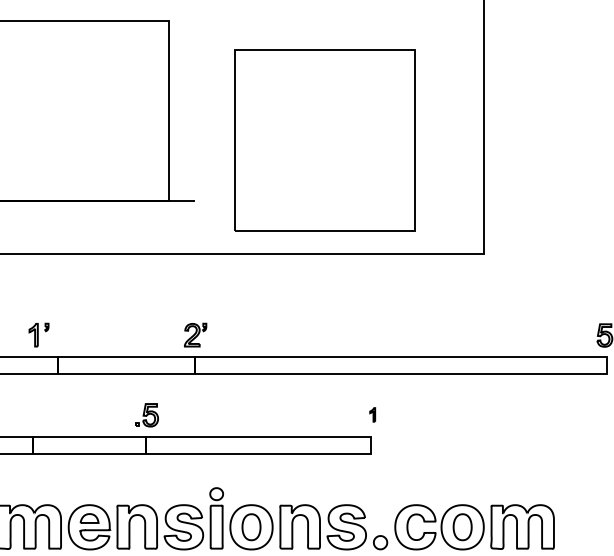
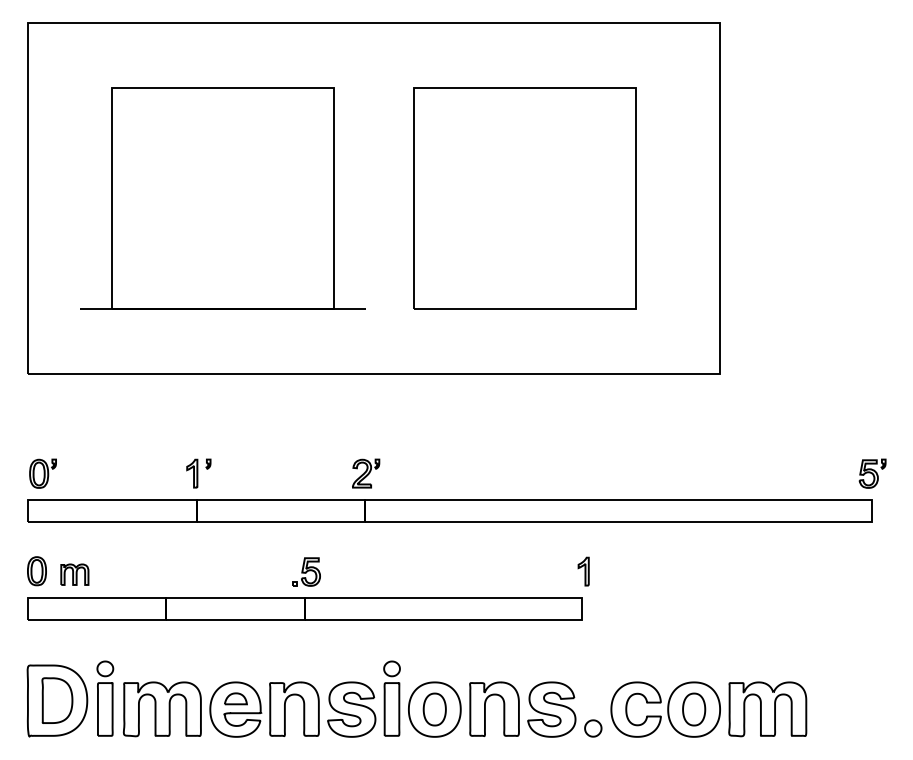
part: (324, 140) -> (524, 198), moved
part: (38, 335) -> (198, 473), moved
part: (372, 414) -> (583, 571), size x1.67

